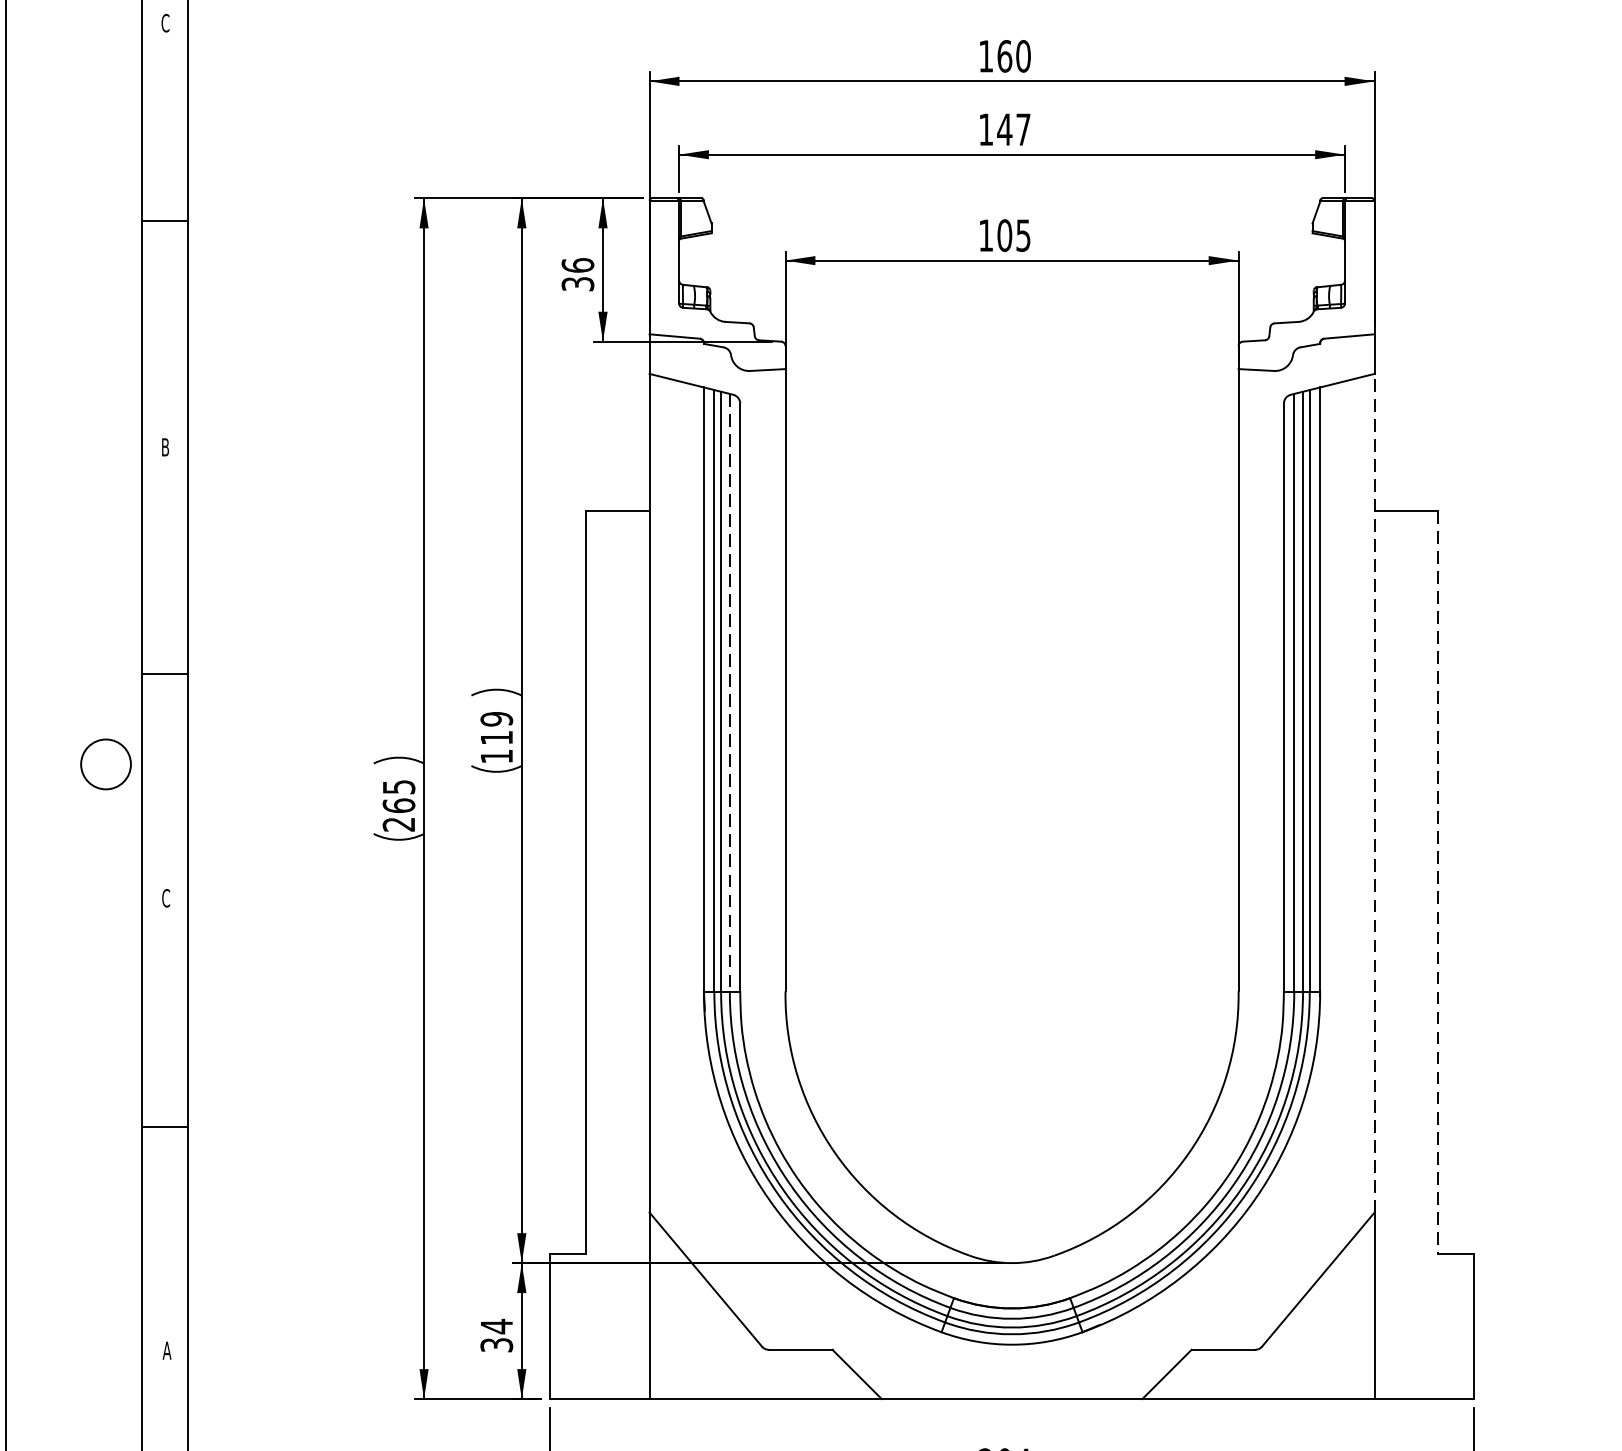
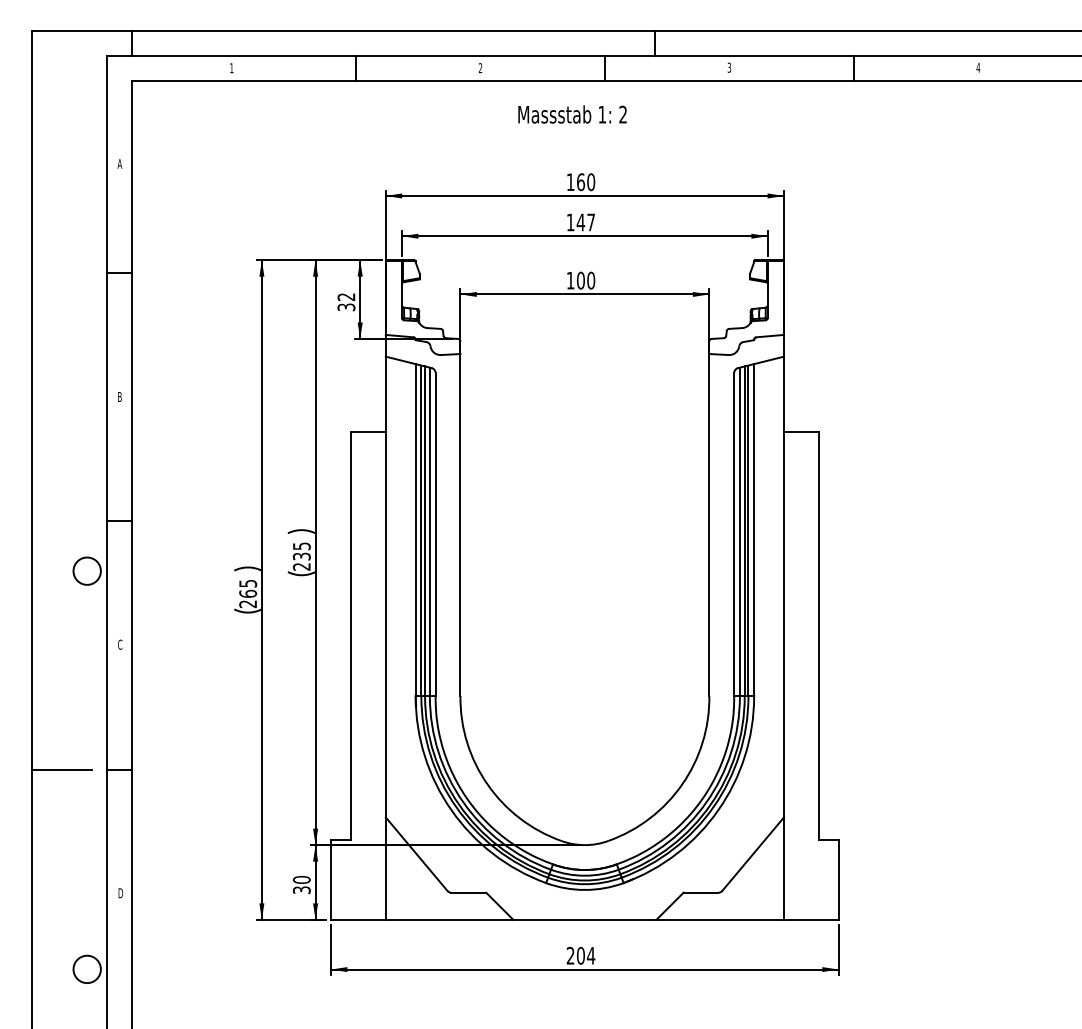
text: (164, 22) -> (119, 163), C -> A
text: (1024, 235) -> (591, 280), 105 -> 100
text: (578, 264) -> (346, 296), 36 -> 32
line: (729, 694) -> (429, 532), dashed -> solid
text: (496, 737) -> (301, 556), 119 -> 235
line: (1375, 792) -> (784, 586), dashed -> solid
line: (1437, 883) -> (818, 636), dashed -> solid
line: (61, 1127) -> (62, 770), added
text: (496, 1325) -> (301, 879), 34 -> 30
text: (166, 1351) -> (120, 893), A -> D

